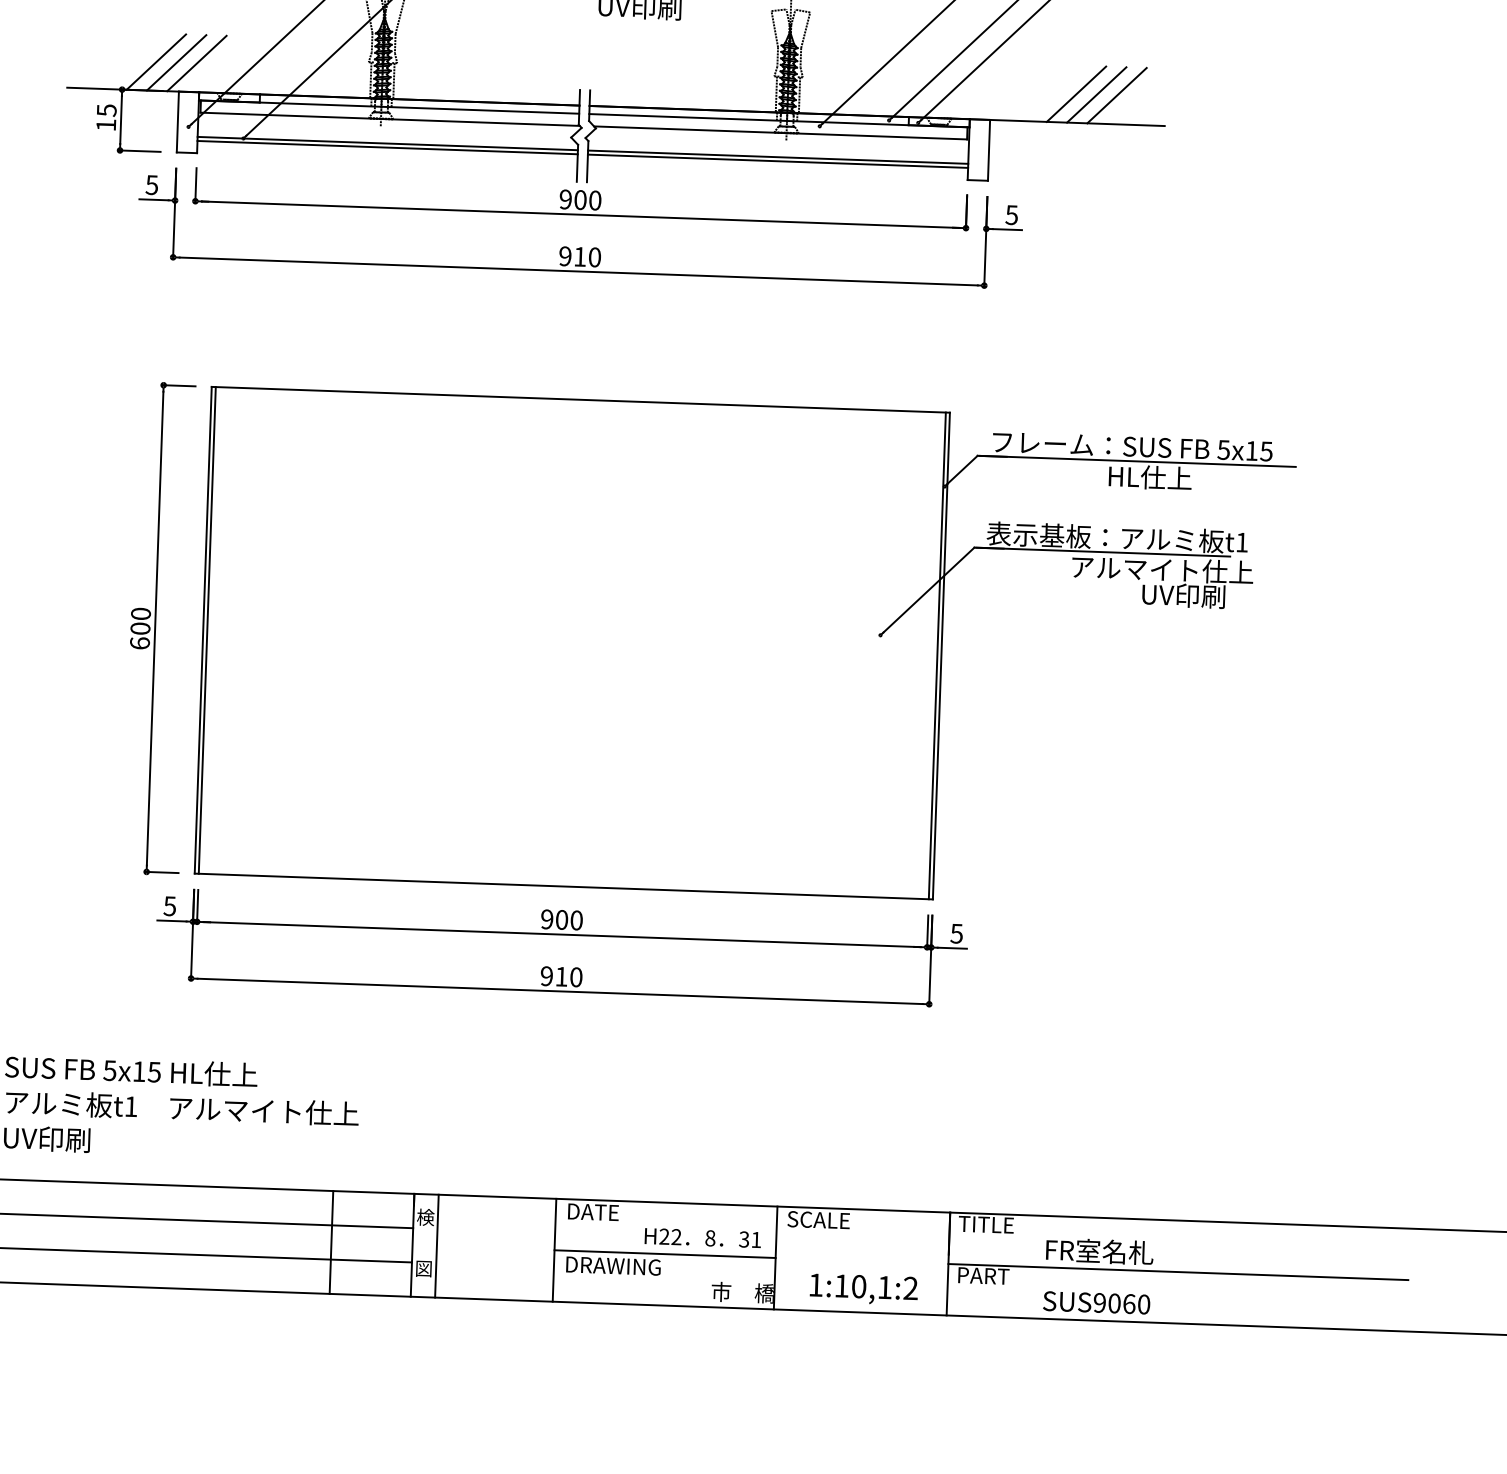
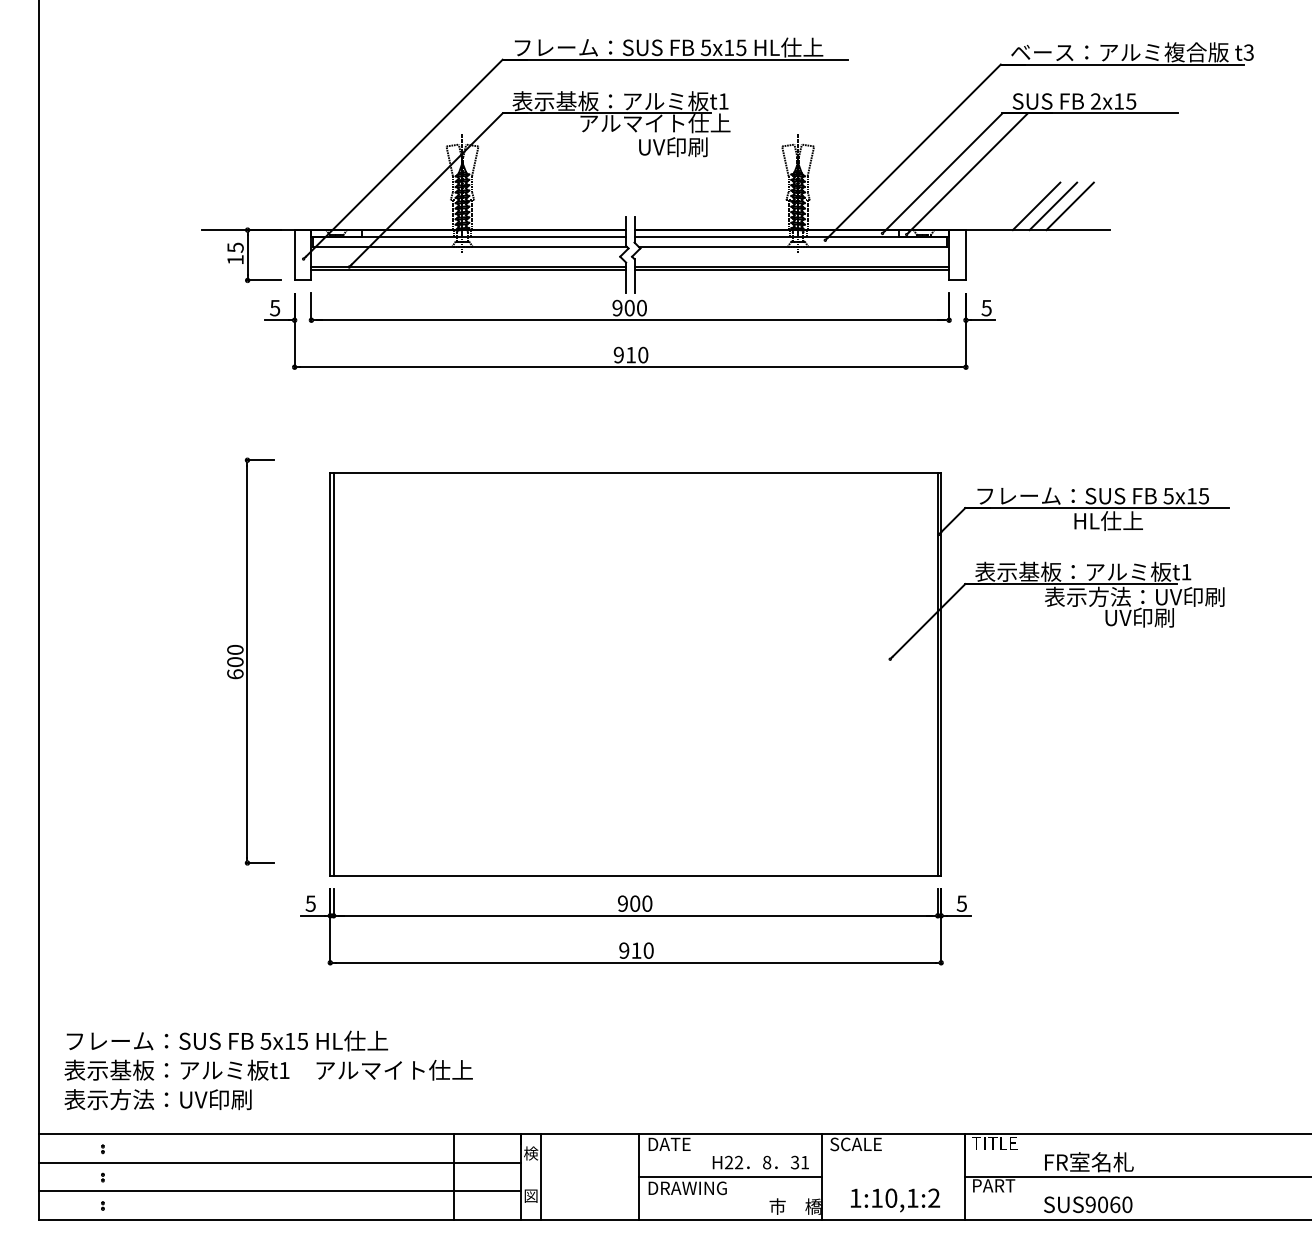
line: (155, 62) -> (274, 206), removed
line: (176, 62) -> (291, 206), removed
line: (196, 63) -> (308, 206), removed
text: (1178, 569) -> (1134, 596), アルマイト仕上 -> 表示方法：UV印刷
part: (158, 628) -> (250, 661), moved

